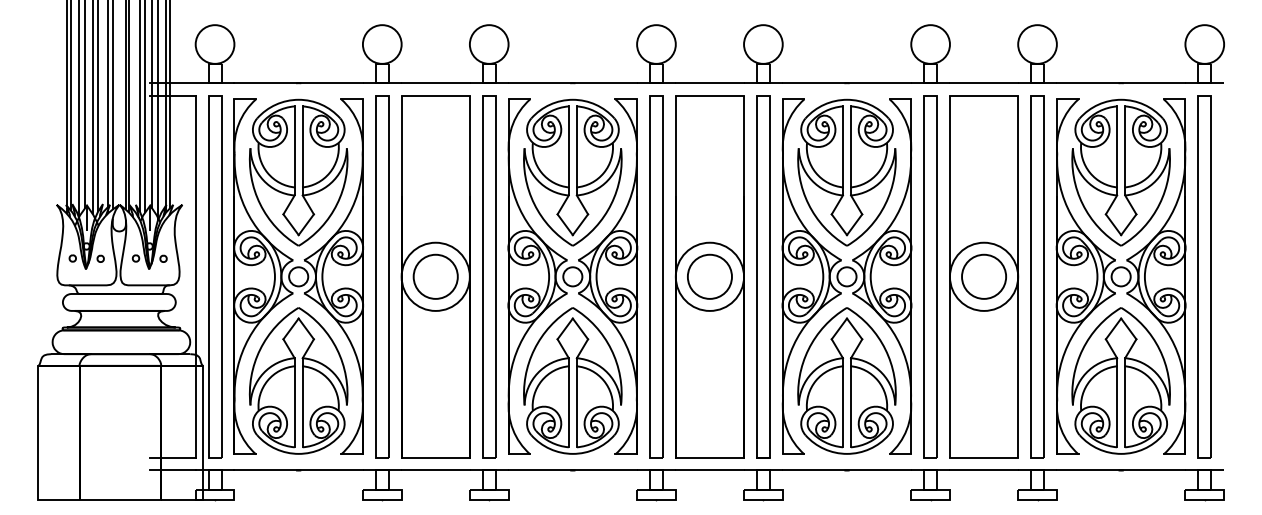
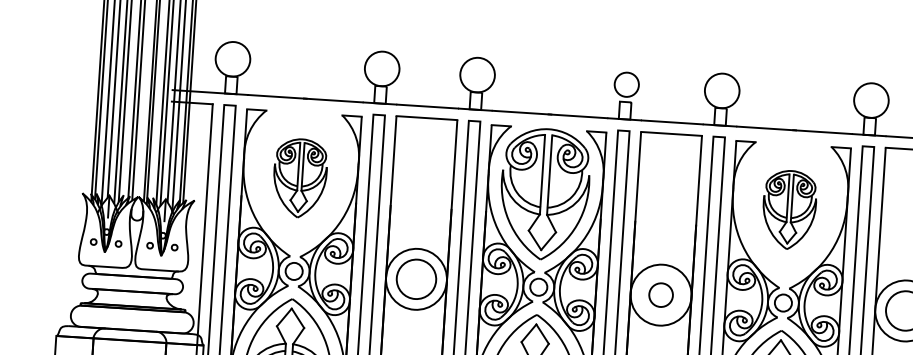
circle: (656, 44) -> (626, 84), size x0.7
part: (298, 172) -> (300, 178), size x0.6
part: (846, 172) -> (788, 209), size x0.6
circle: (709, 276) -> (660, 294), size x0.6

